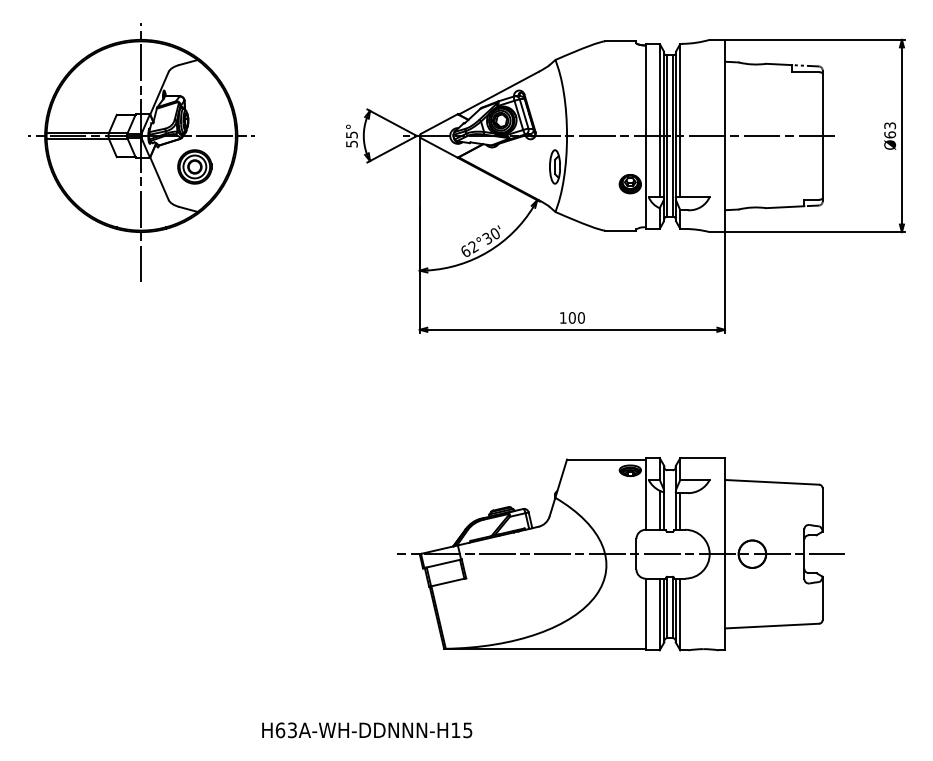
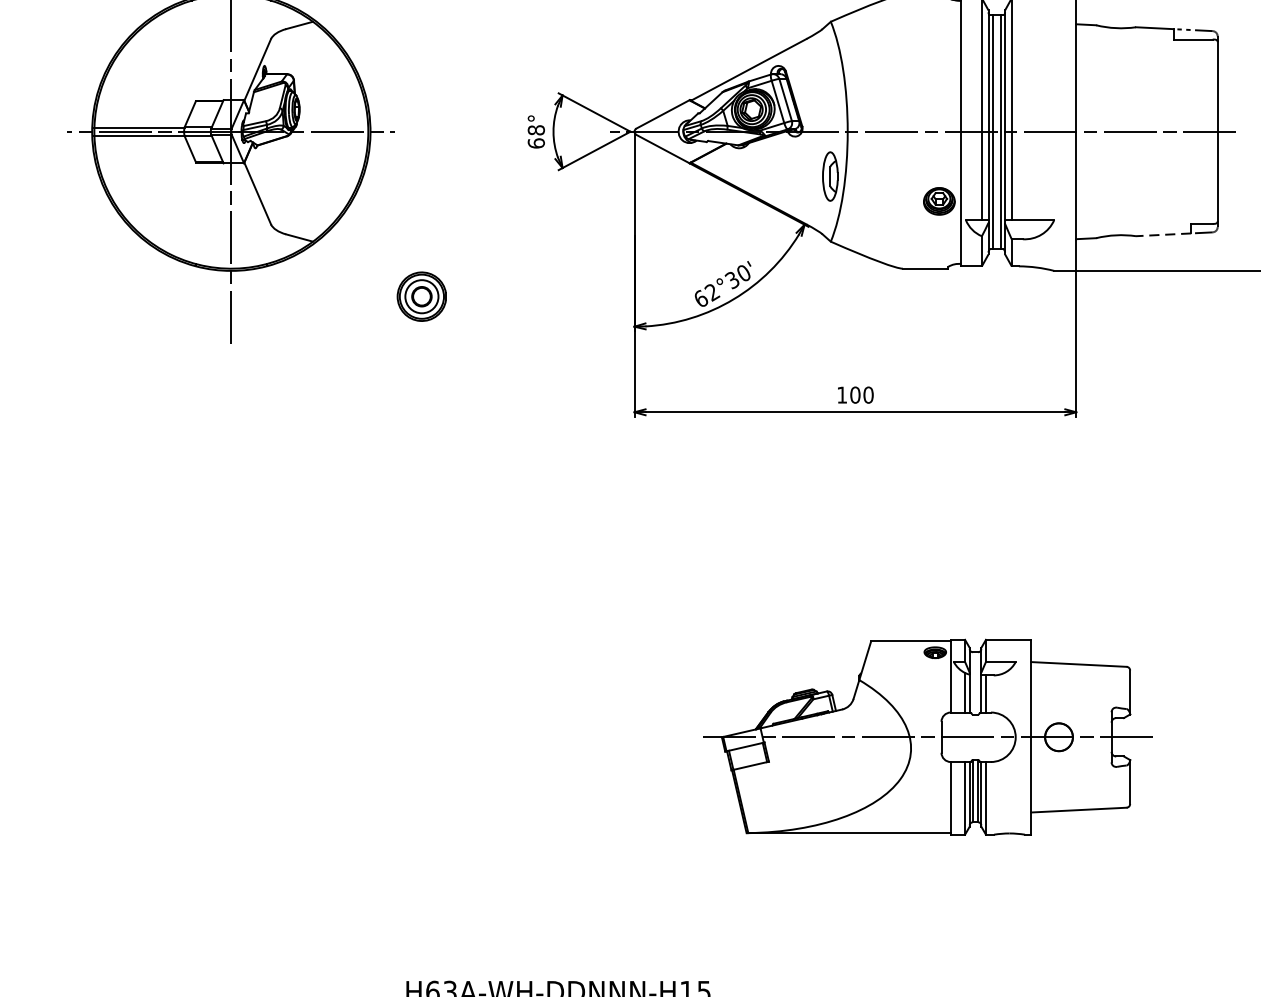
text: (351, 139) -> (535, 136), 55° -> 68°
part: (194, 166) -> (421, 296), moved
line: (784, 207) -> (1162, 235), solid -> dashed
part: (620, 554) -> (925, 737), size x0.7

